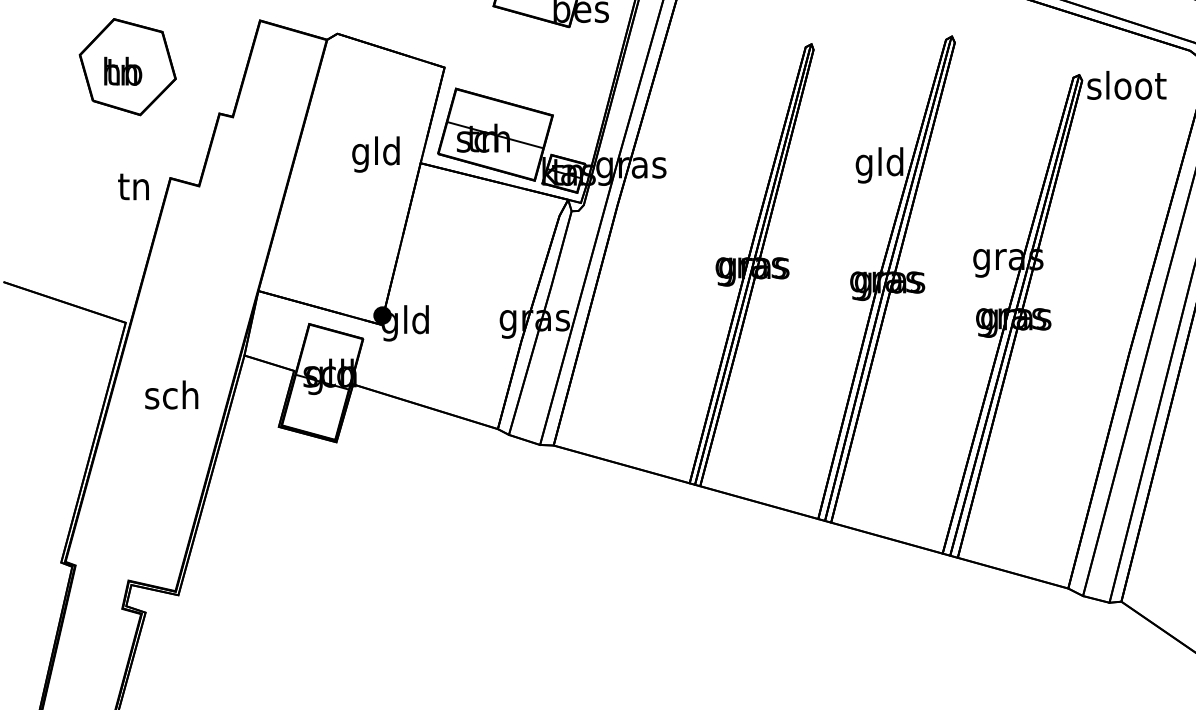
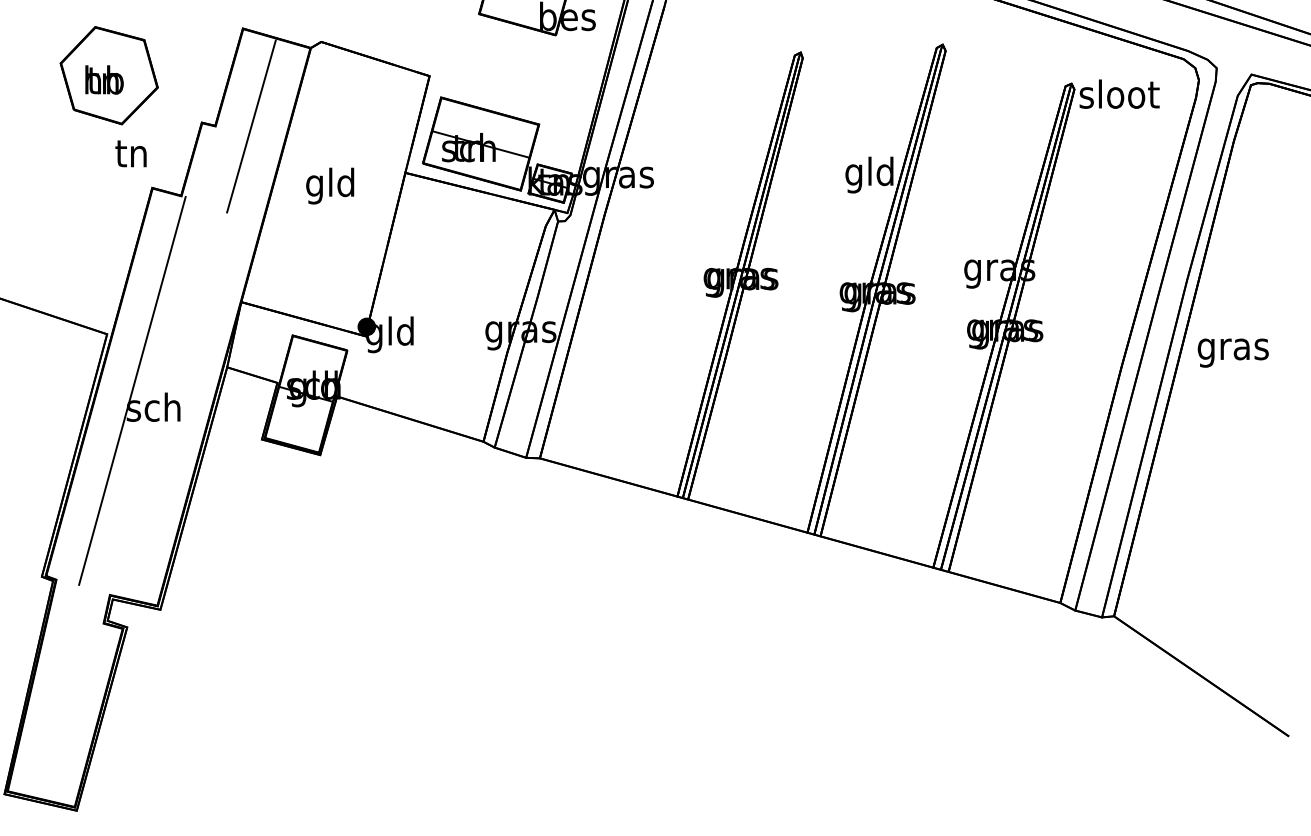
line: (268, 117) -> (251, 126), added
text: (376, 153) -> (330, 185), moved
text: (133, 186) -> (130, 153), moved
line: (150, 378) -> (132, 390), added

